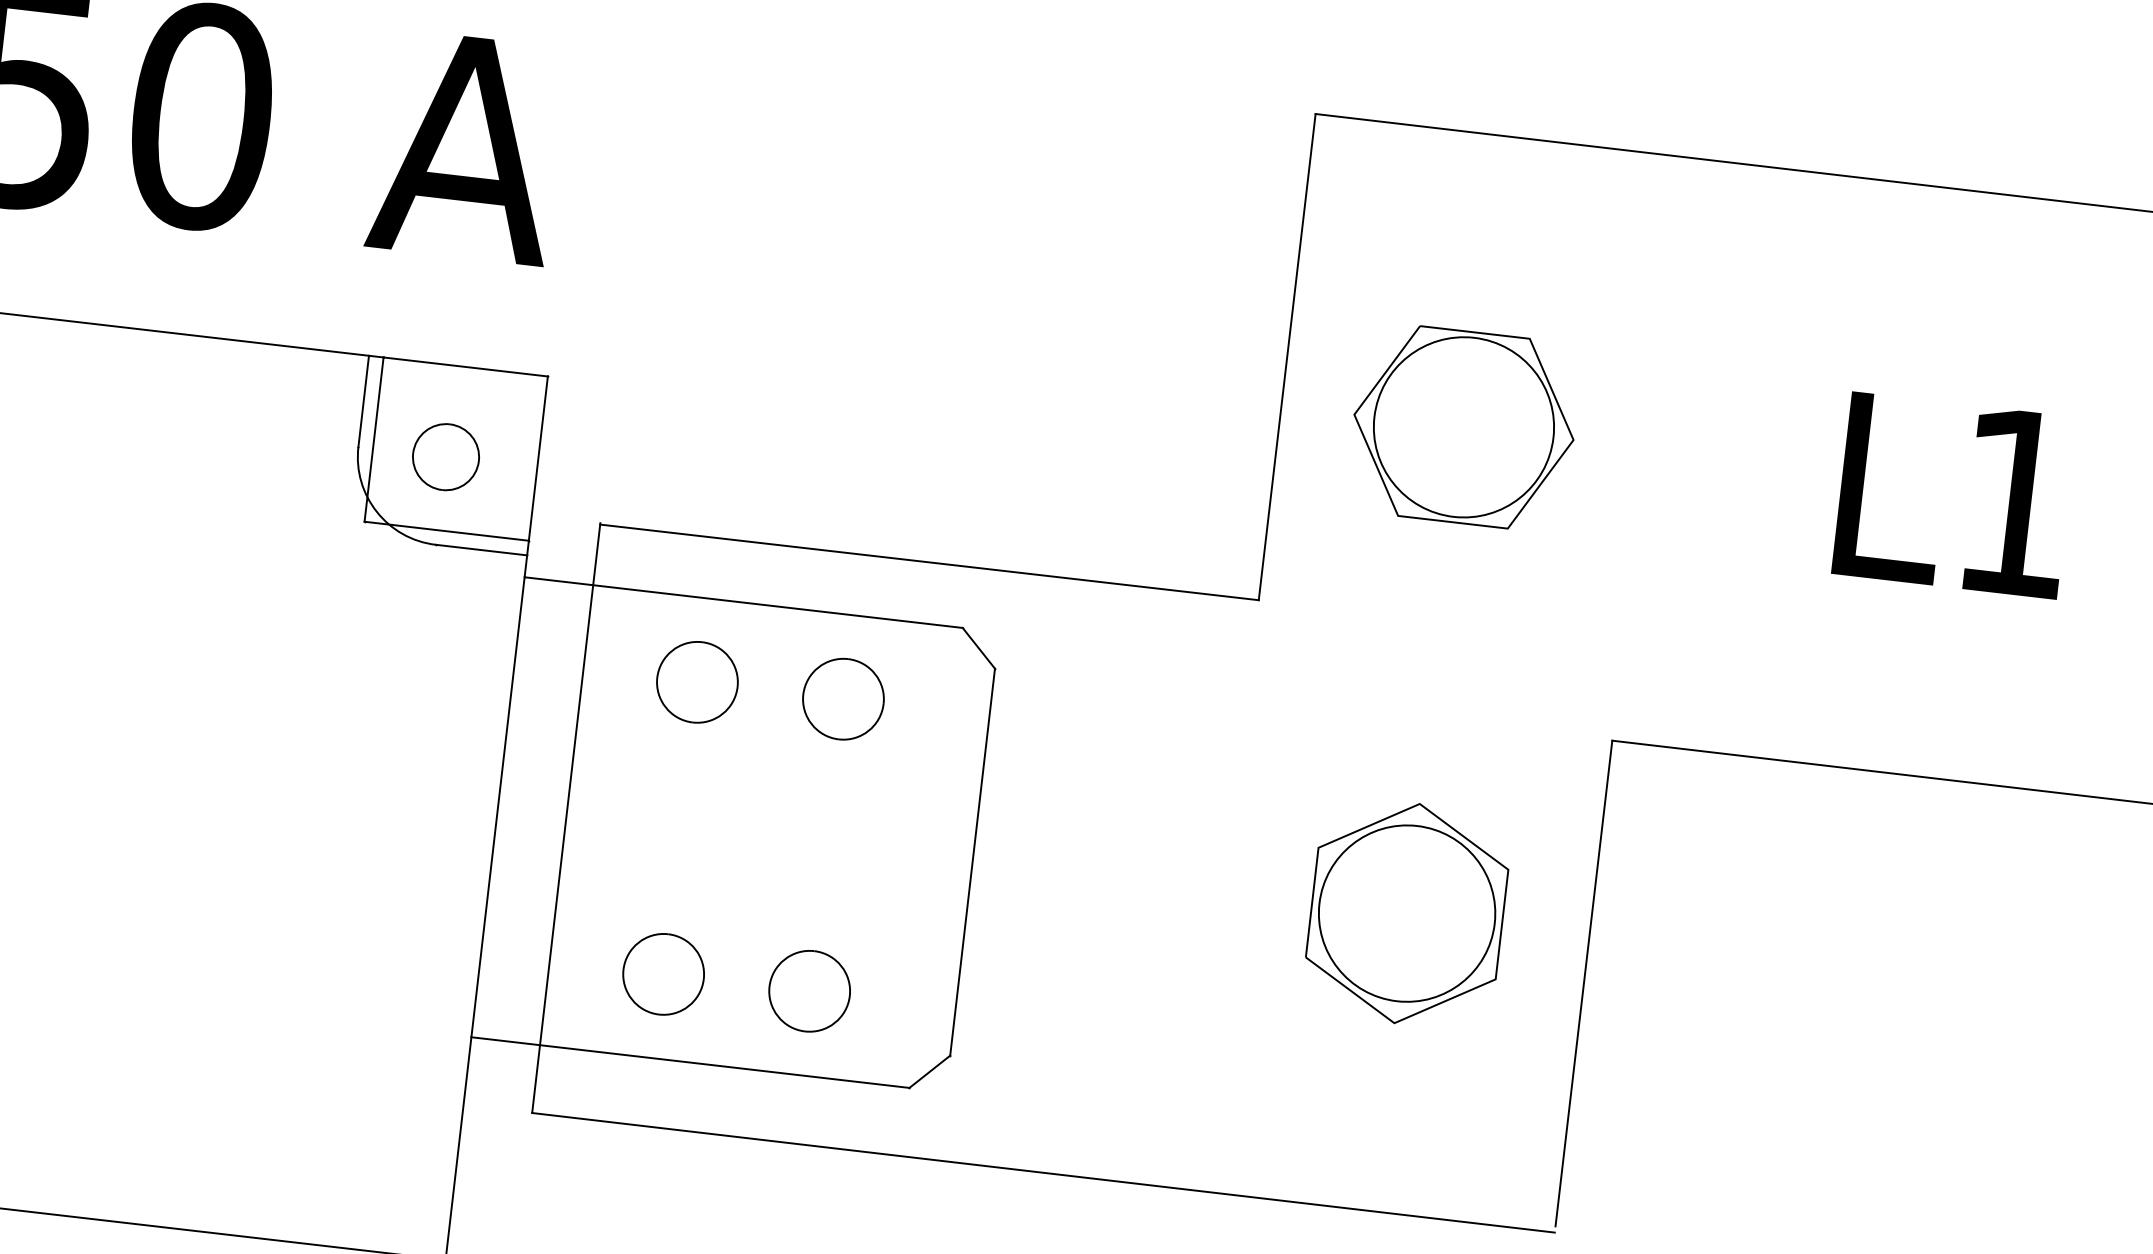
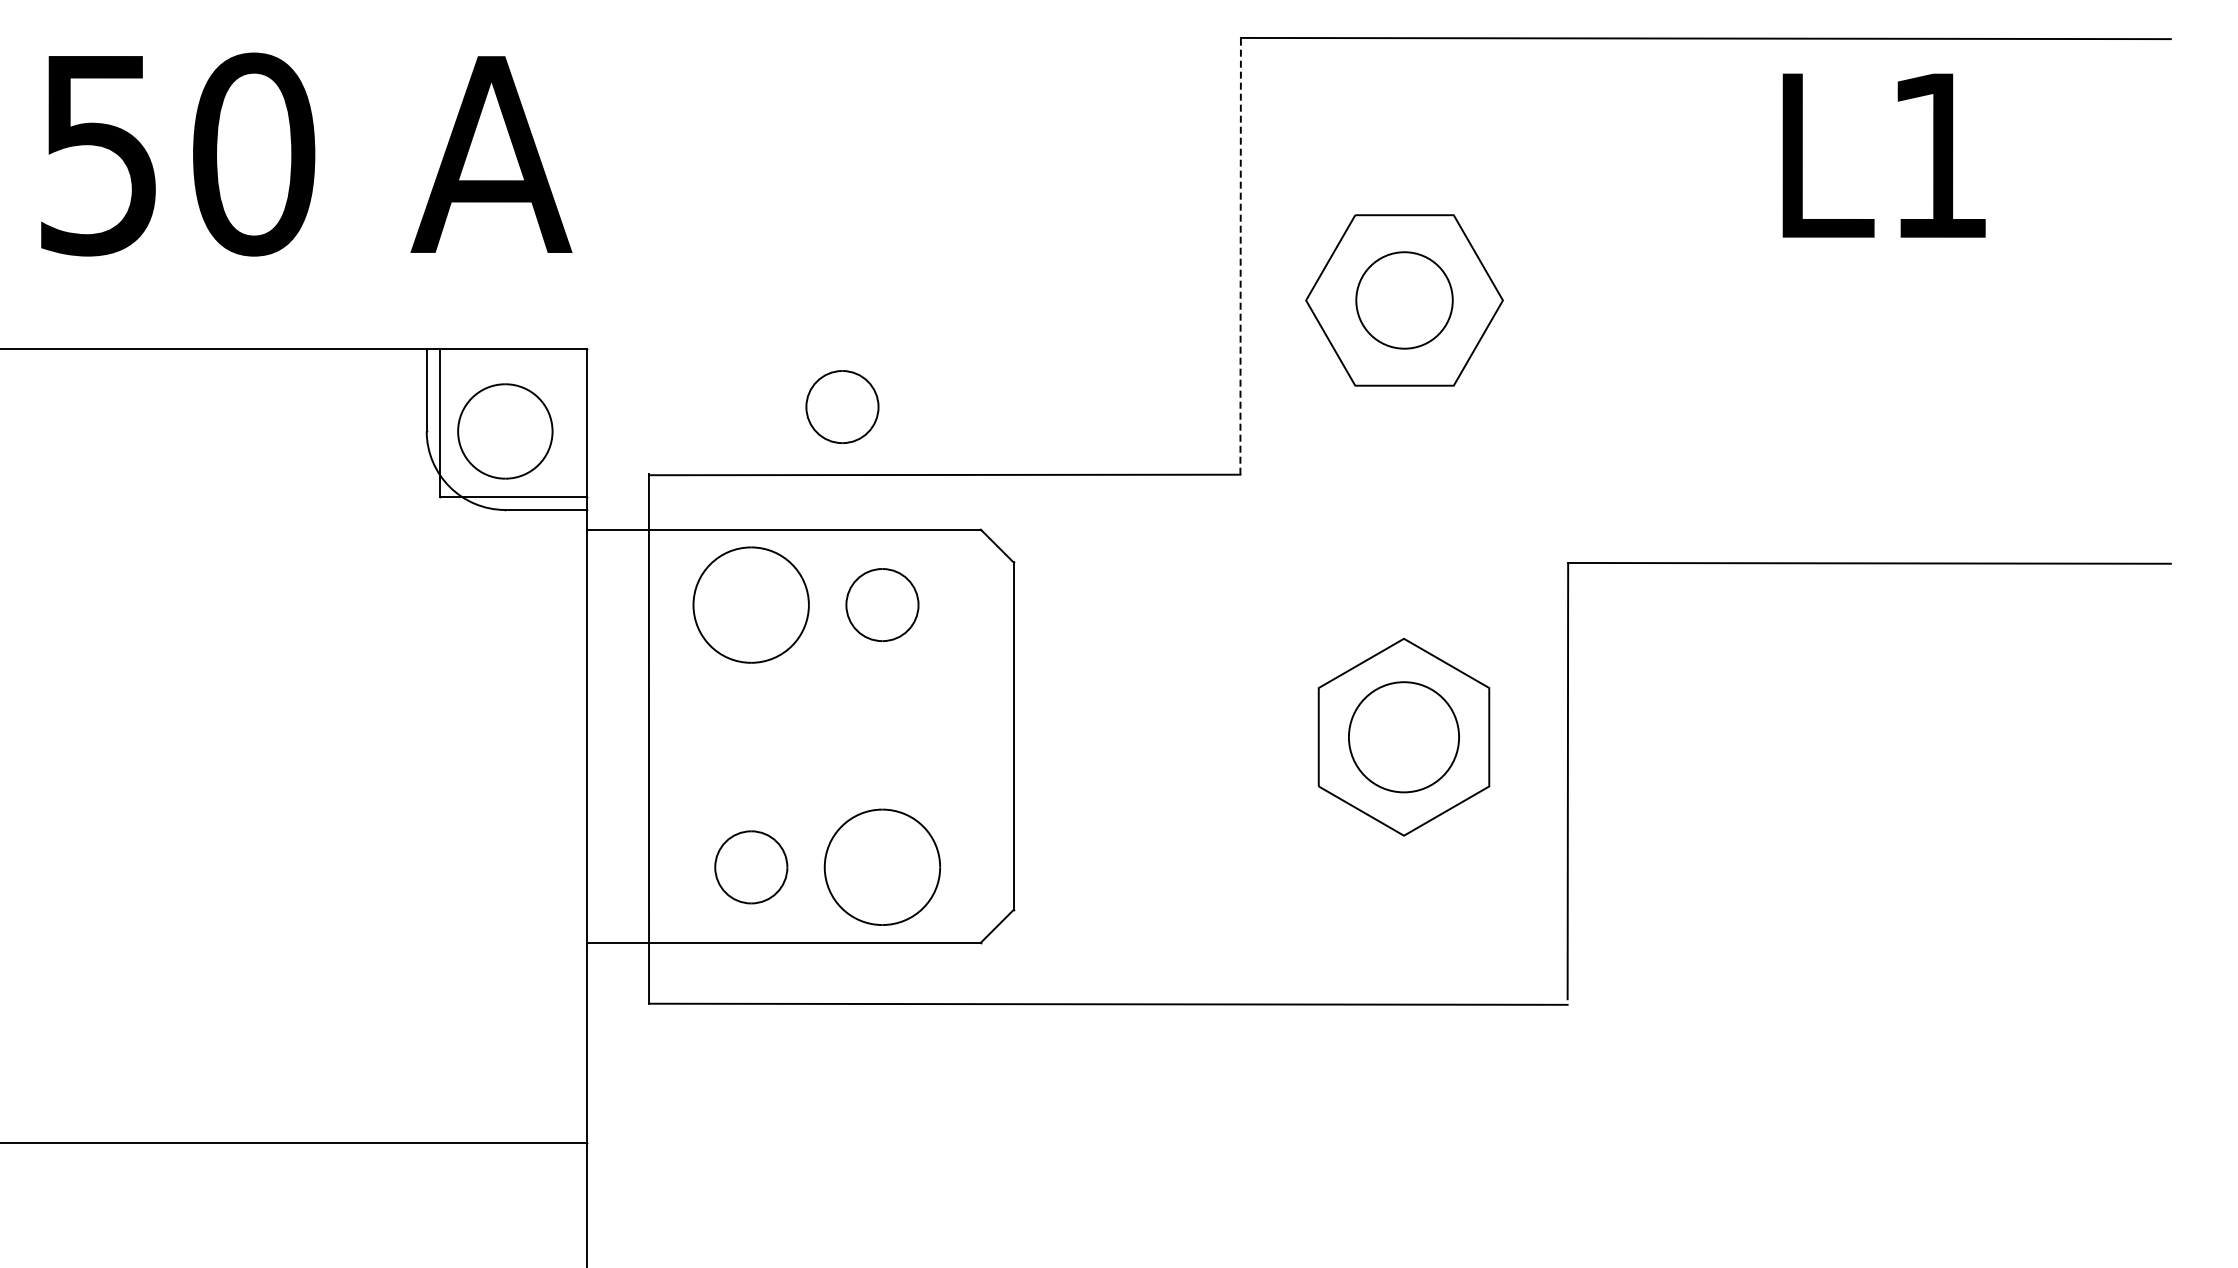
line: (1287, 356) -> (1240, 255), solid -> dashed
circle: (1463, 427) -> (1404, 300), size x0.6
part: (446, 456) -> (505, 430), size x1.6
part: (824, 473) -> (842, 406), added
text: (1953, 495) -> (1883, 155), moved
part: (697, 681) -> (751, 604), size x1.6
circle: (1406, 912) -> (1403, 736), size x0.7
part: (809, 991) -> (882, 867), size x1.6

